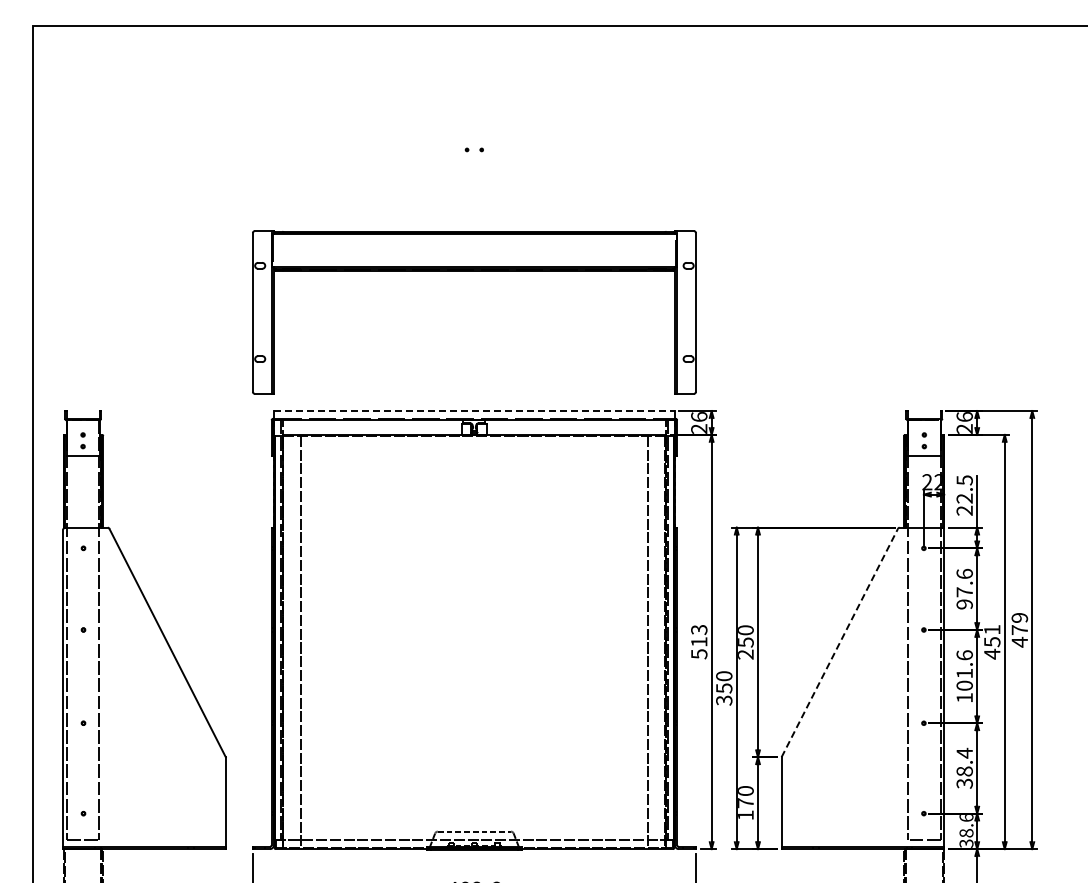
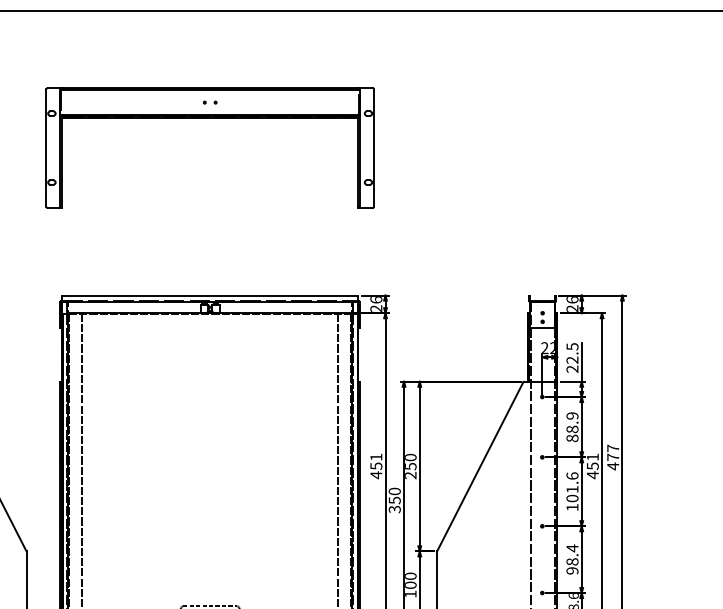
part: (474, 271) -> (210, 117), moved
line: (474, 411) -> (210, 295), dashed -> solid
text: (964, 588) -> (572, 426), 97.6 -> 88.9
text: (1019, 617) -> (612, 448), 479 -> 477
text: (699, 642) -> (376, 466), 513 -> 451
line: (839, 642) -> (479, 466), dashed -> solid
text: (964, 783) -> (572, 570), 38.4 -> 98.4
text: (745, 803) -> (410, 585), 170 -> 100

